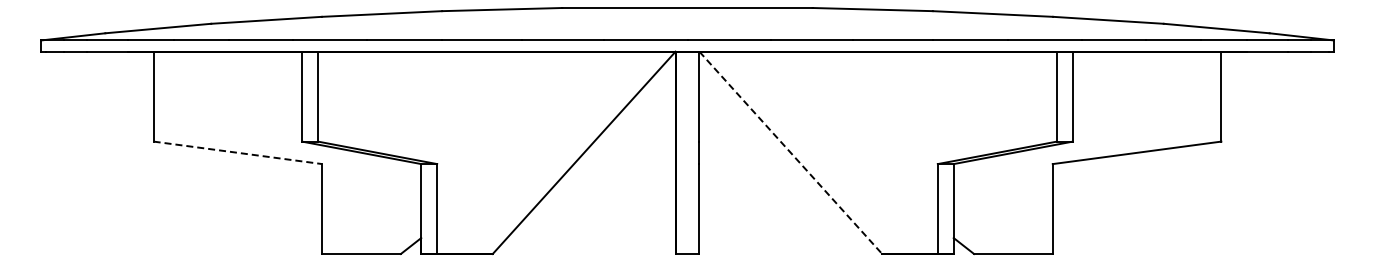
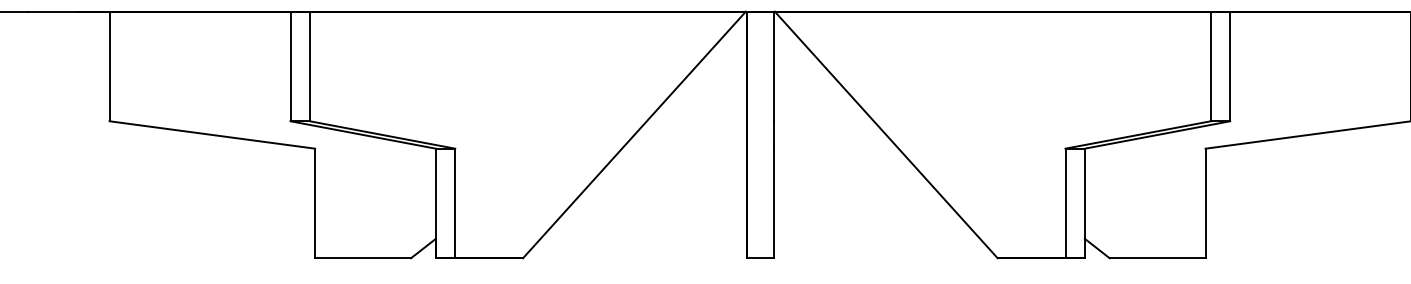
line: (238, 152) -> (213, 134), dashed -> solid
line: (791, 153) -> (887, 135), dashed -> solid

